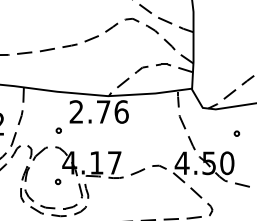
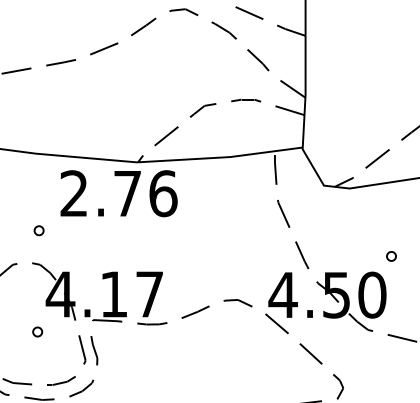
part: (236, 133) -> (390, 256), moved

